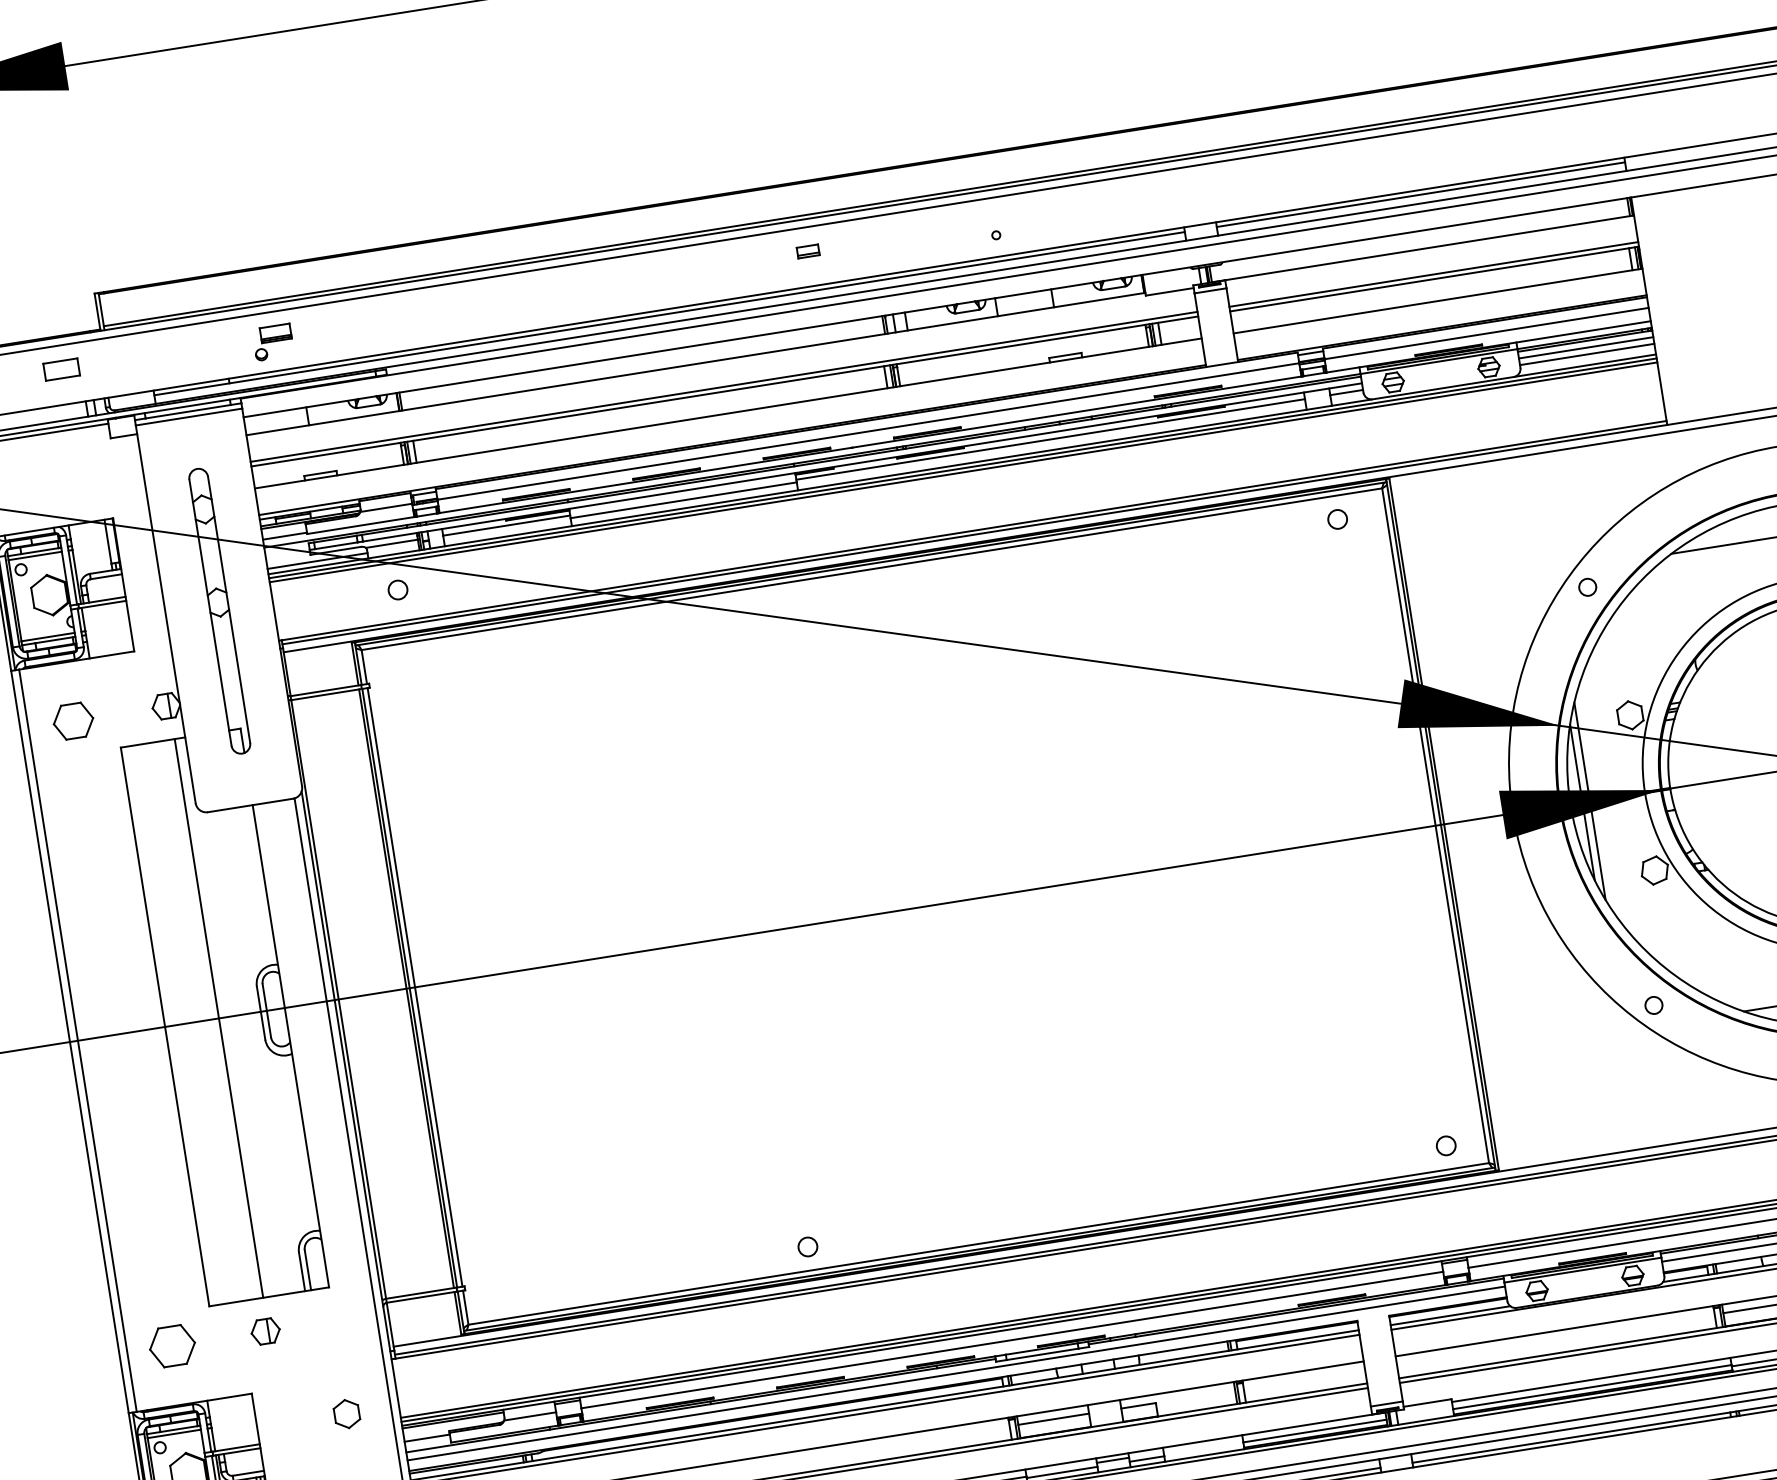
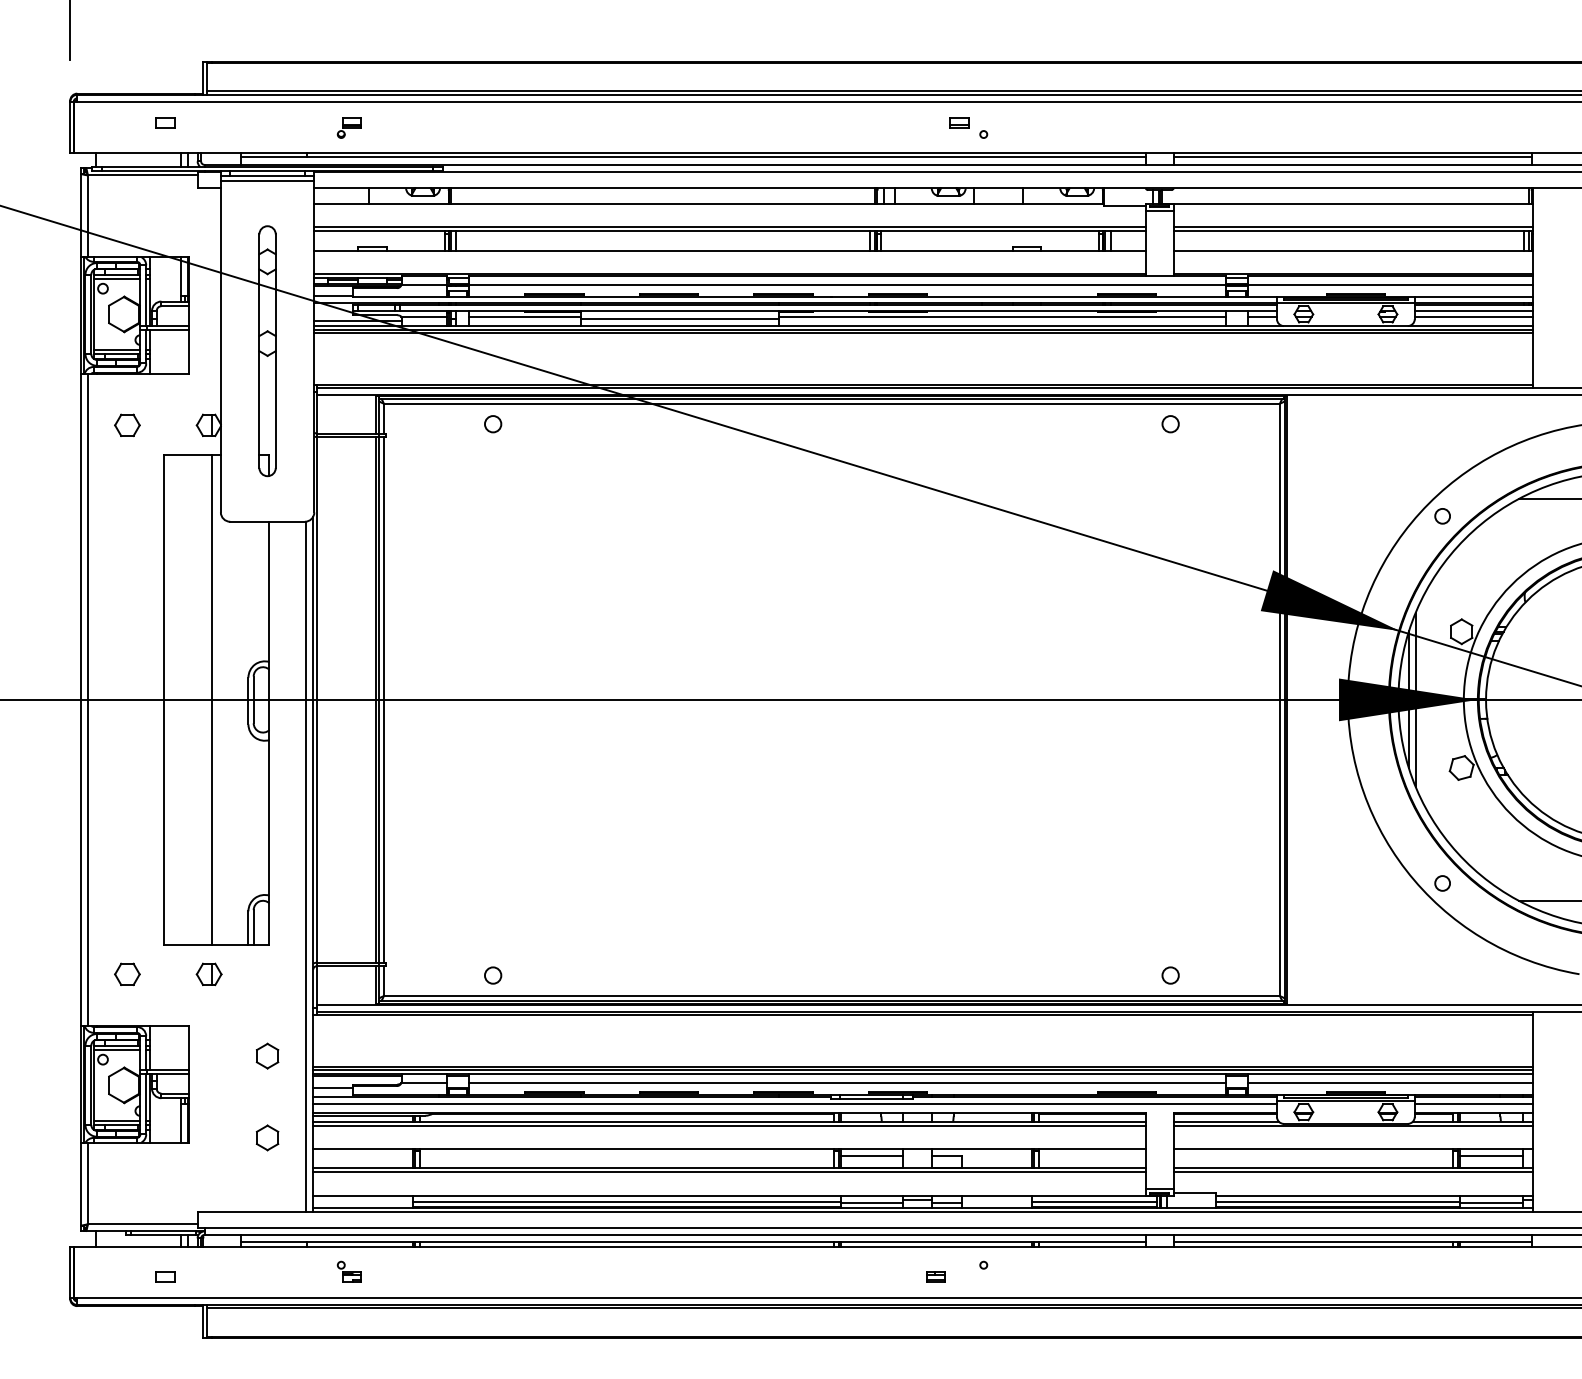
part: (808, 251) -> (959, 122), moved
part: (271, 341) -> (348, 127), size x0.71
part: (62, 369) -> (165, 122), size x0.62
circle: (1337, 519) -> (1170, 424), moved
circle: (398, 590) -> (493, 424), moved
part: (73, 720) -> (127, 424), size x0.71
circle: (1446, 1145) -> (1170, 975), moved
circle: (808, 1246) -> (493, 975), moved
part: (172, 1346) -> (127, 974), size x0.62

